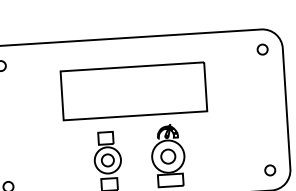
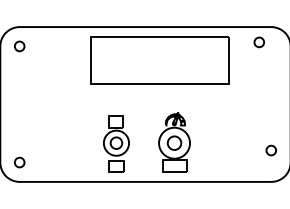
circle: (261, 49) -> (258, 42), moved
part: (133, 91) -> (159, 60), moved
circle: (269, 170) -> (270, 150), moved

